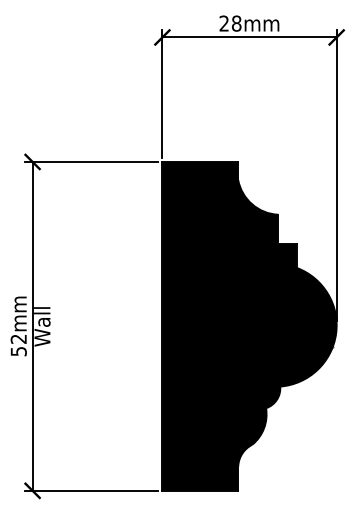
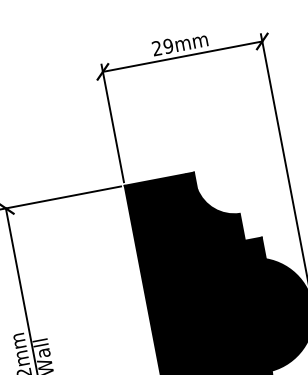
text: (236, 23) -> (168, 46), 28mm -> 29mm

